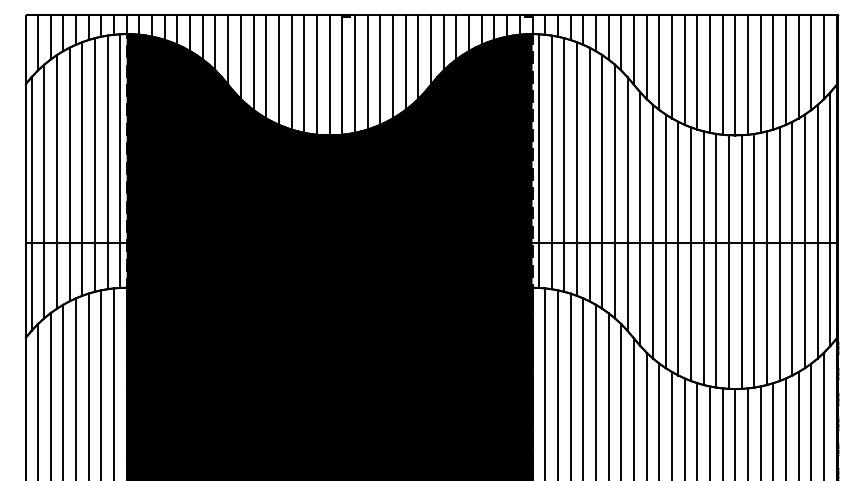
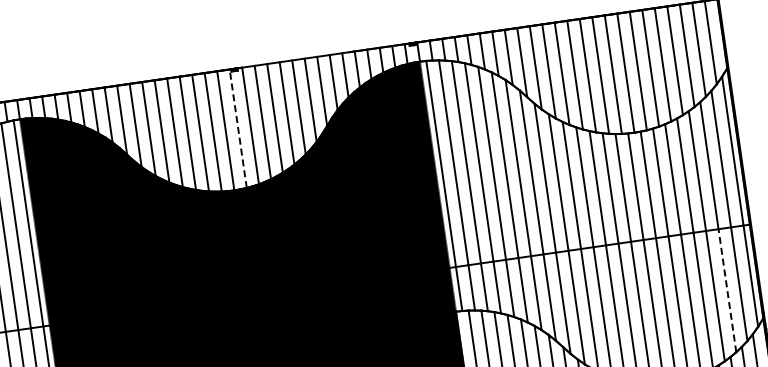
line: (342, 74) -> (238, 128), solid -> dashed
line: (805, 305) -> (727, 290), solid -> dashed

